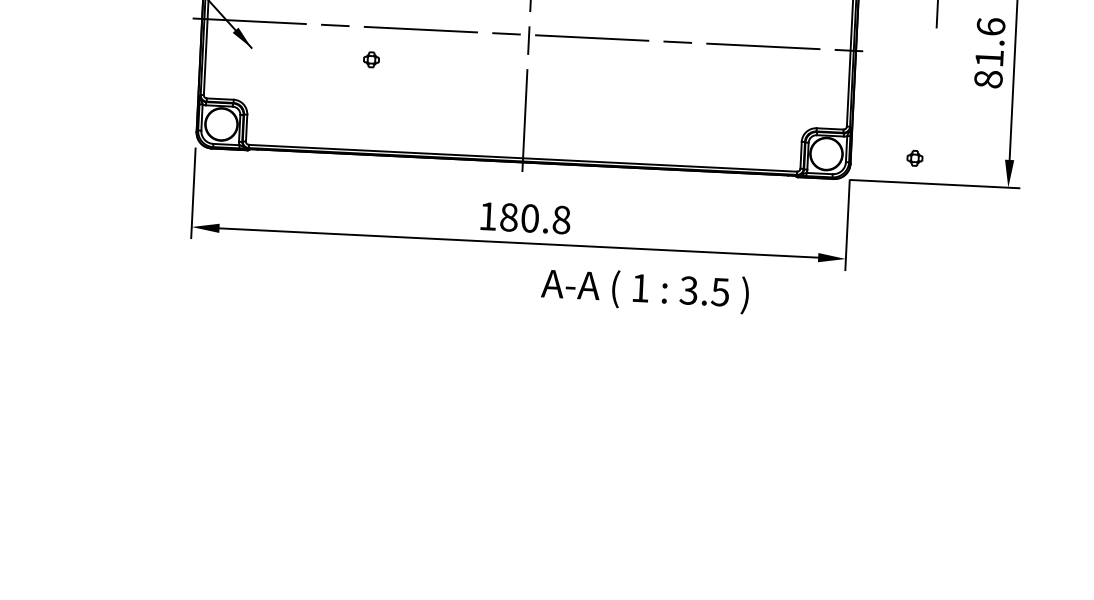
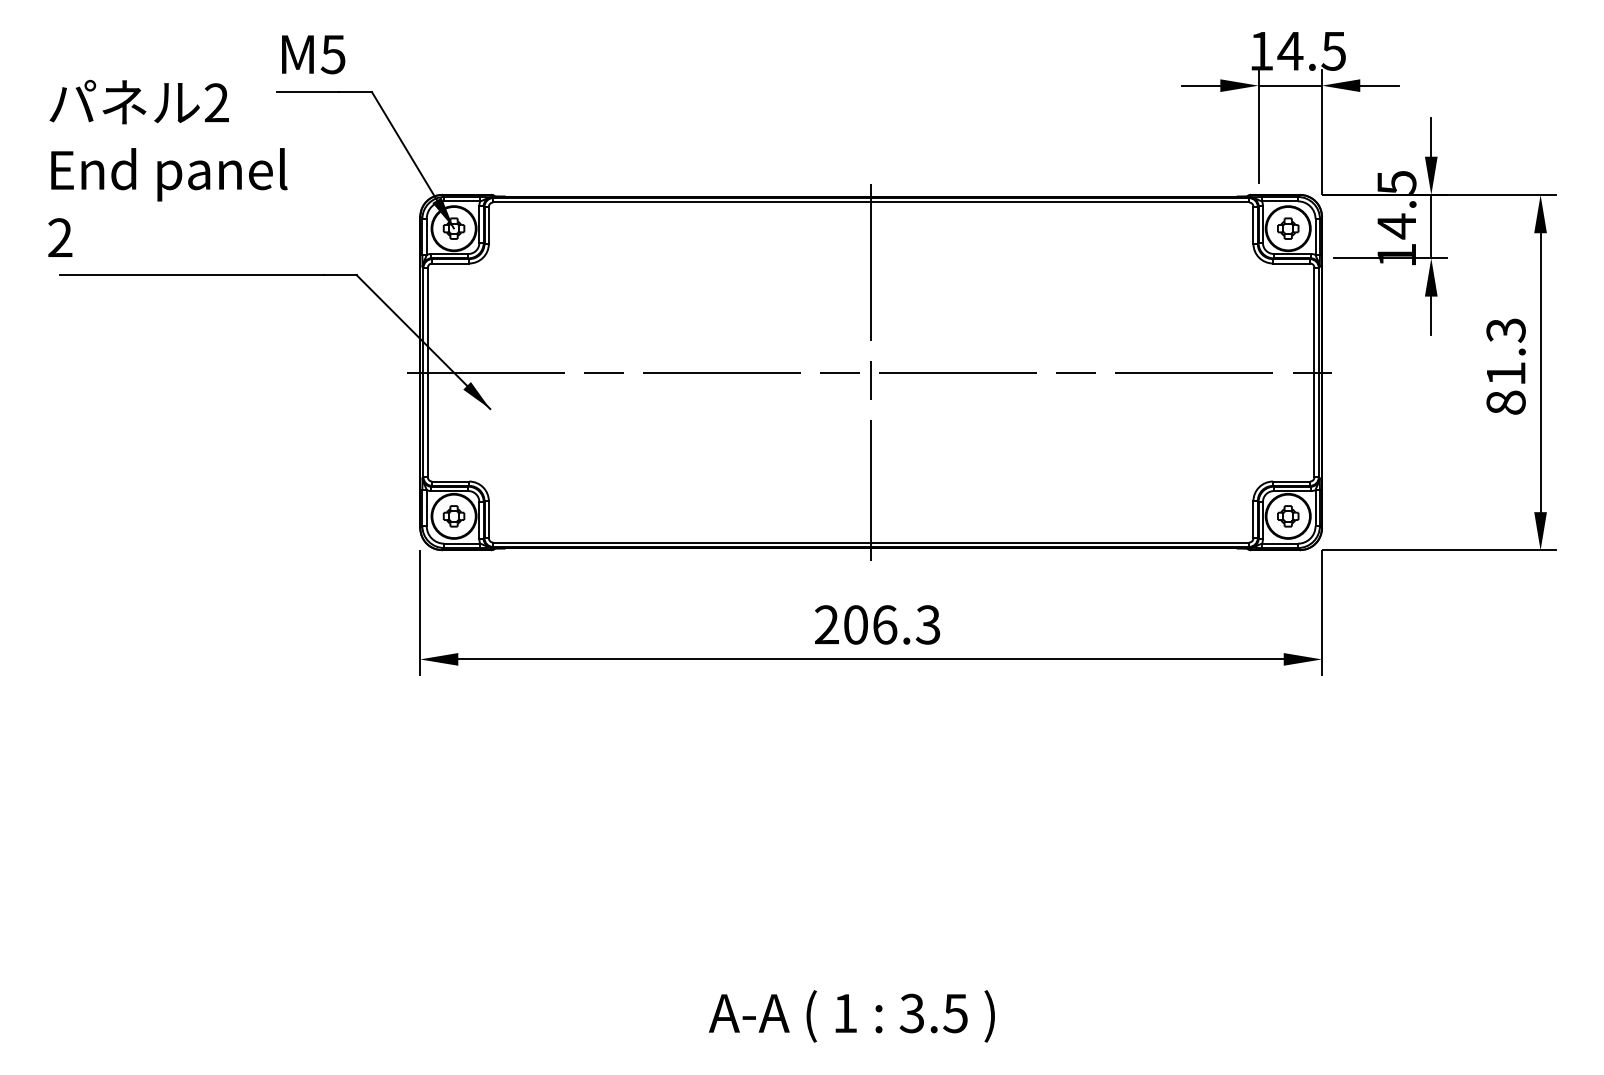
text: (990, 26) -> (1505, 330), 81.6 -> 81.3
part: (371, 59) -> (453, 516), moved
part: (915, 158) -> (1288, 516), moved
text: (524, 217) -> (877, 624), 180.8 -> 206.3
text: (644, 290) -> (851, 1016), moved

